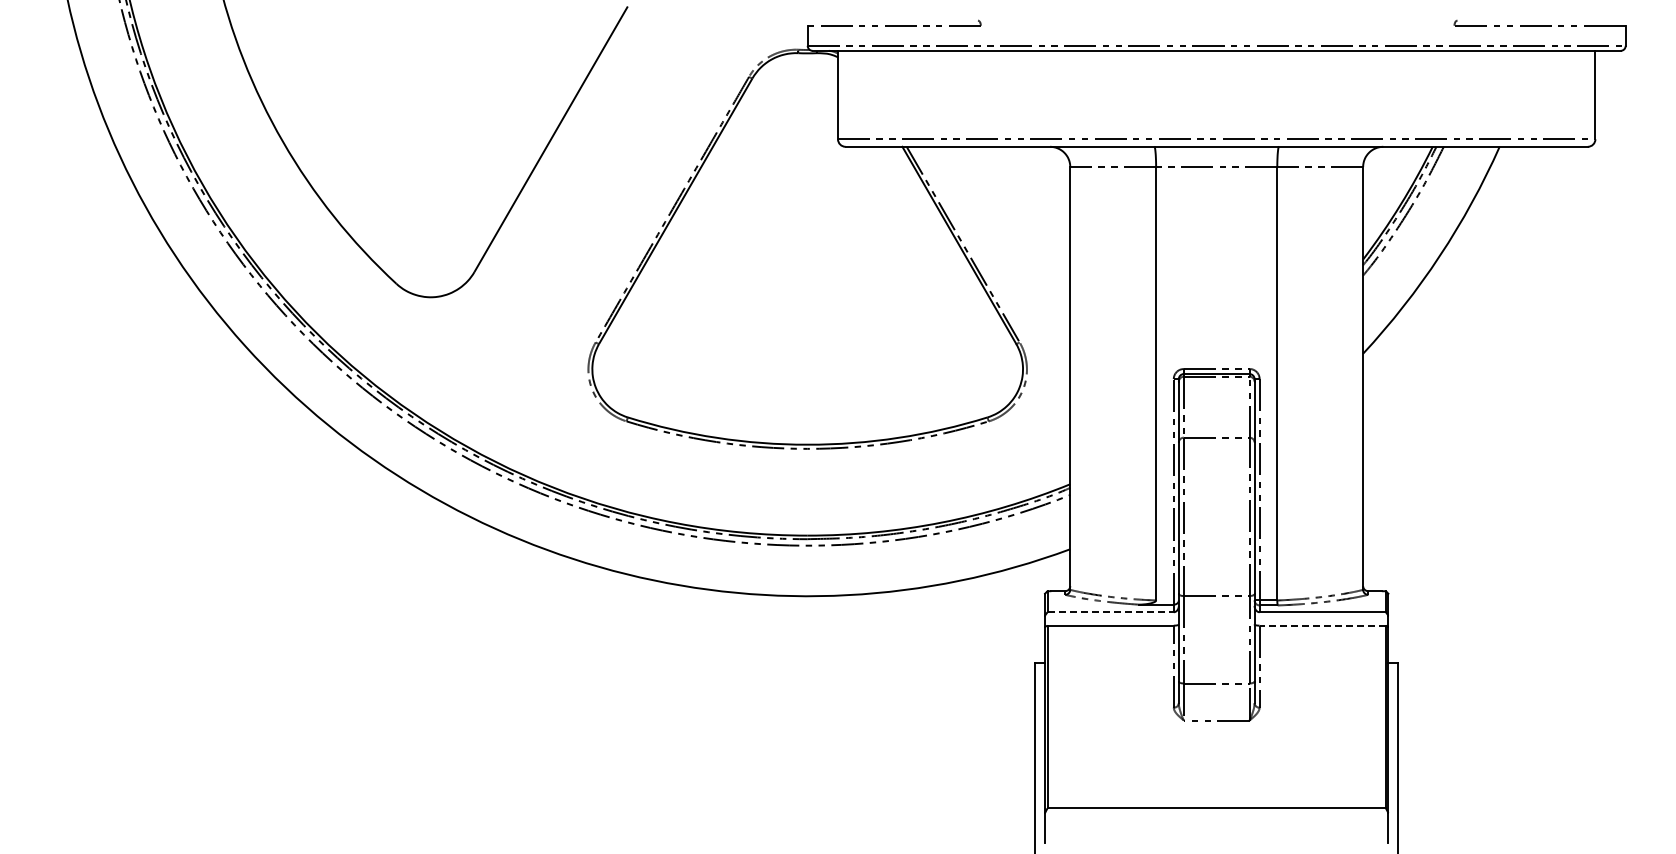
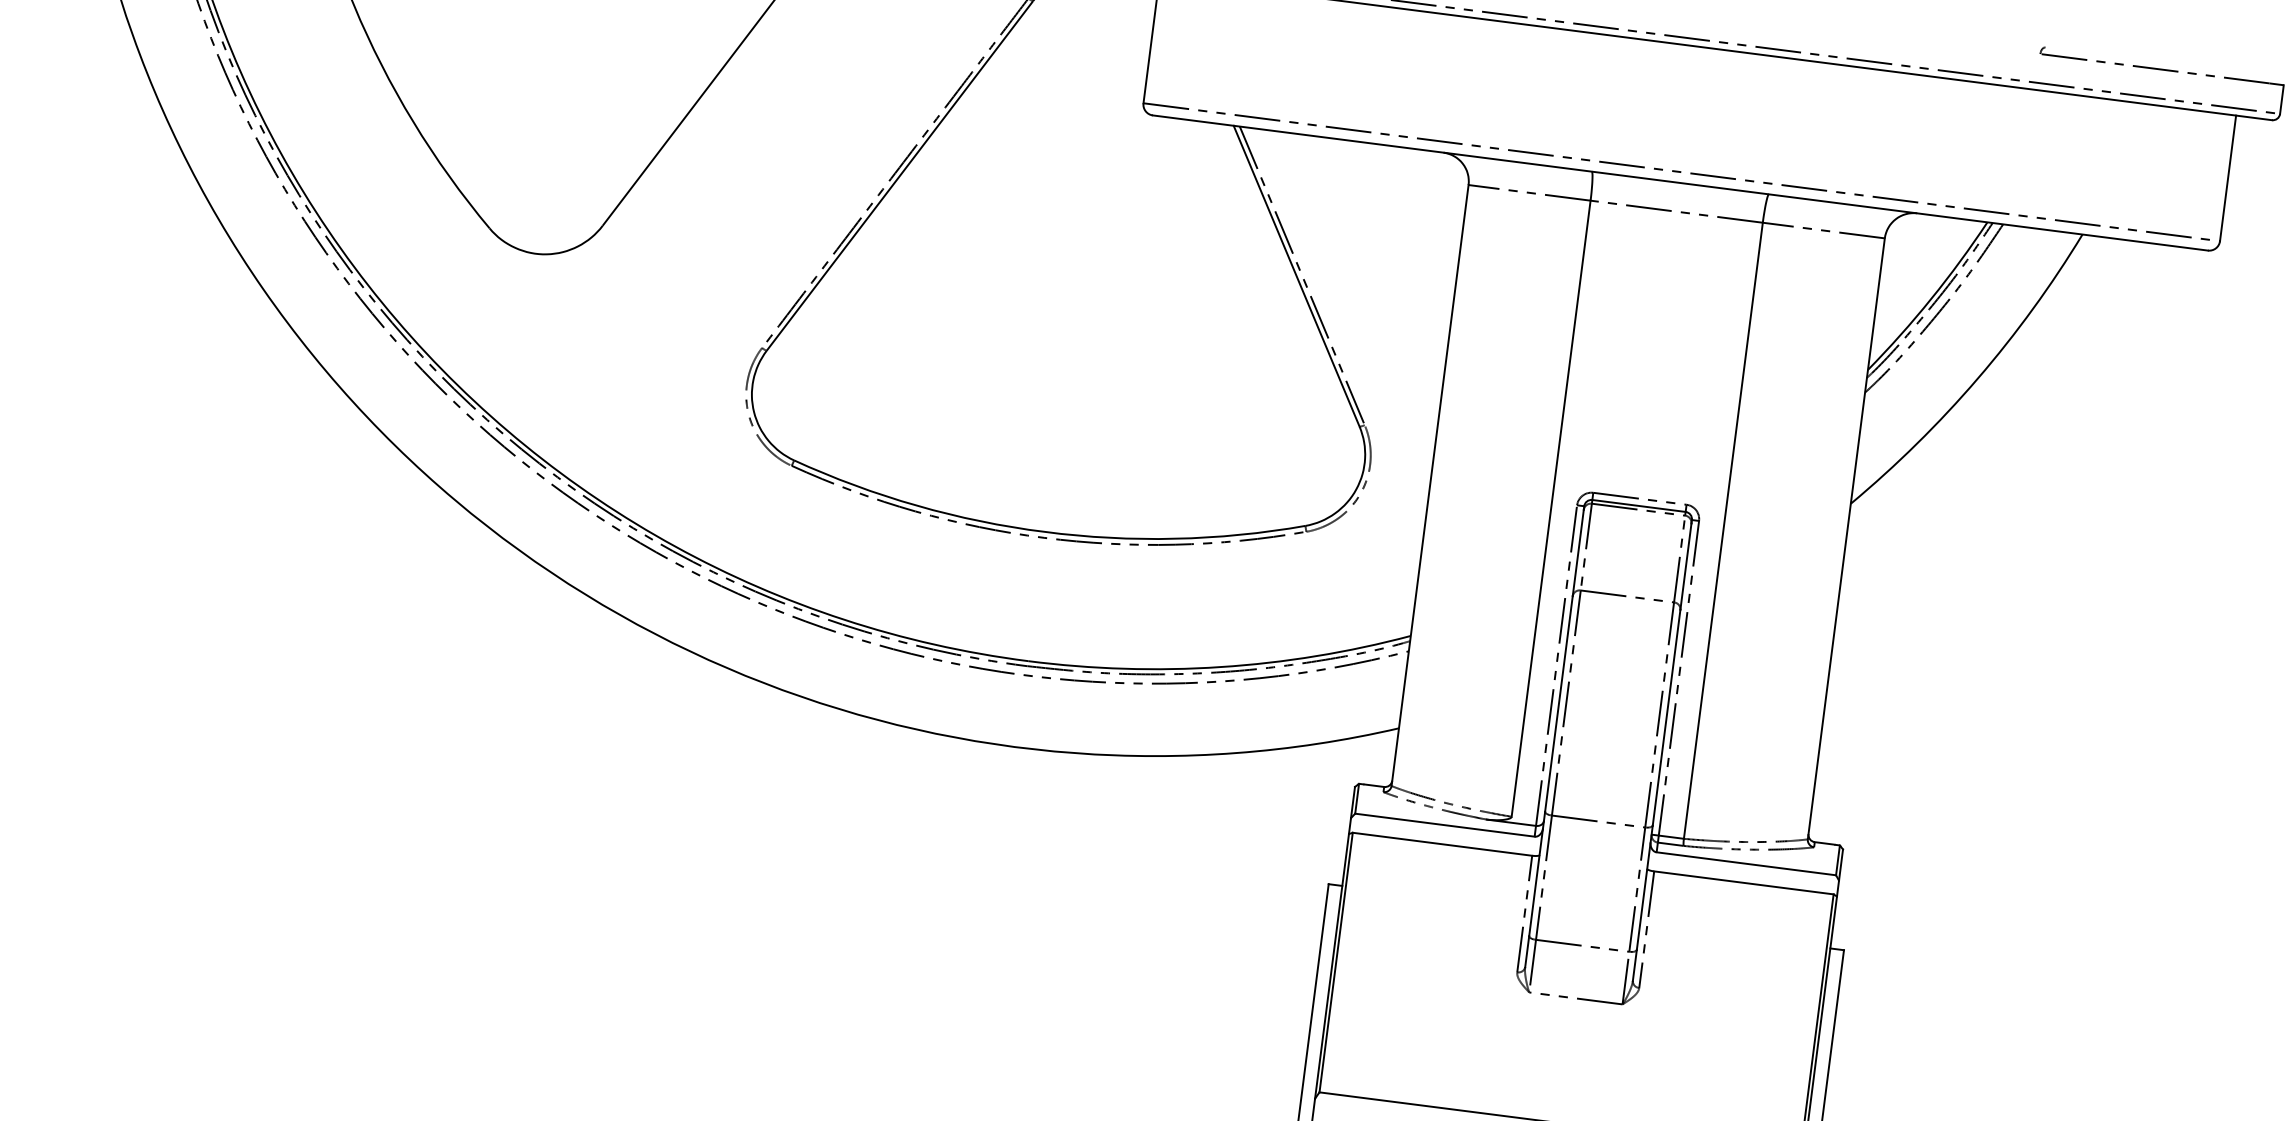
line: (1111, 612) -> (1446, 825), dashed -> solid
line: (1322, 625) -> (1743, 882), dashed -> solid

